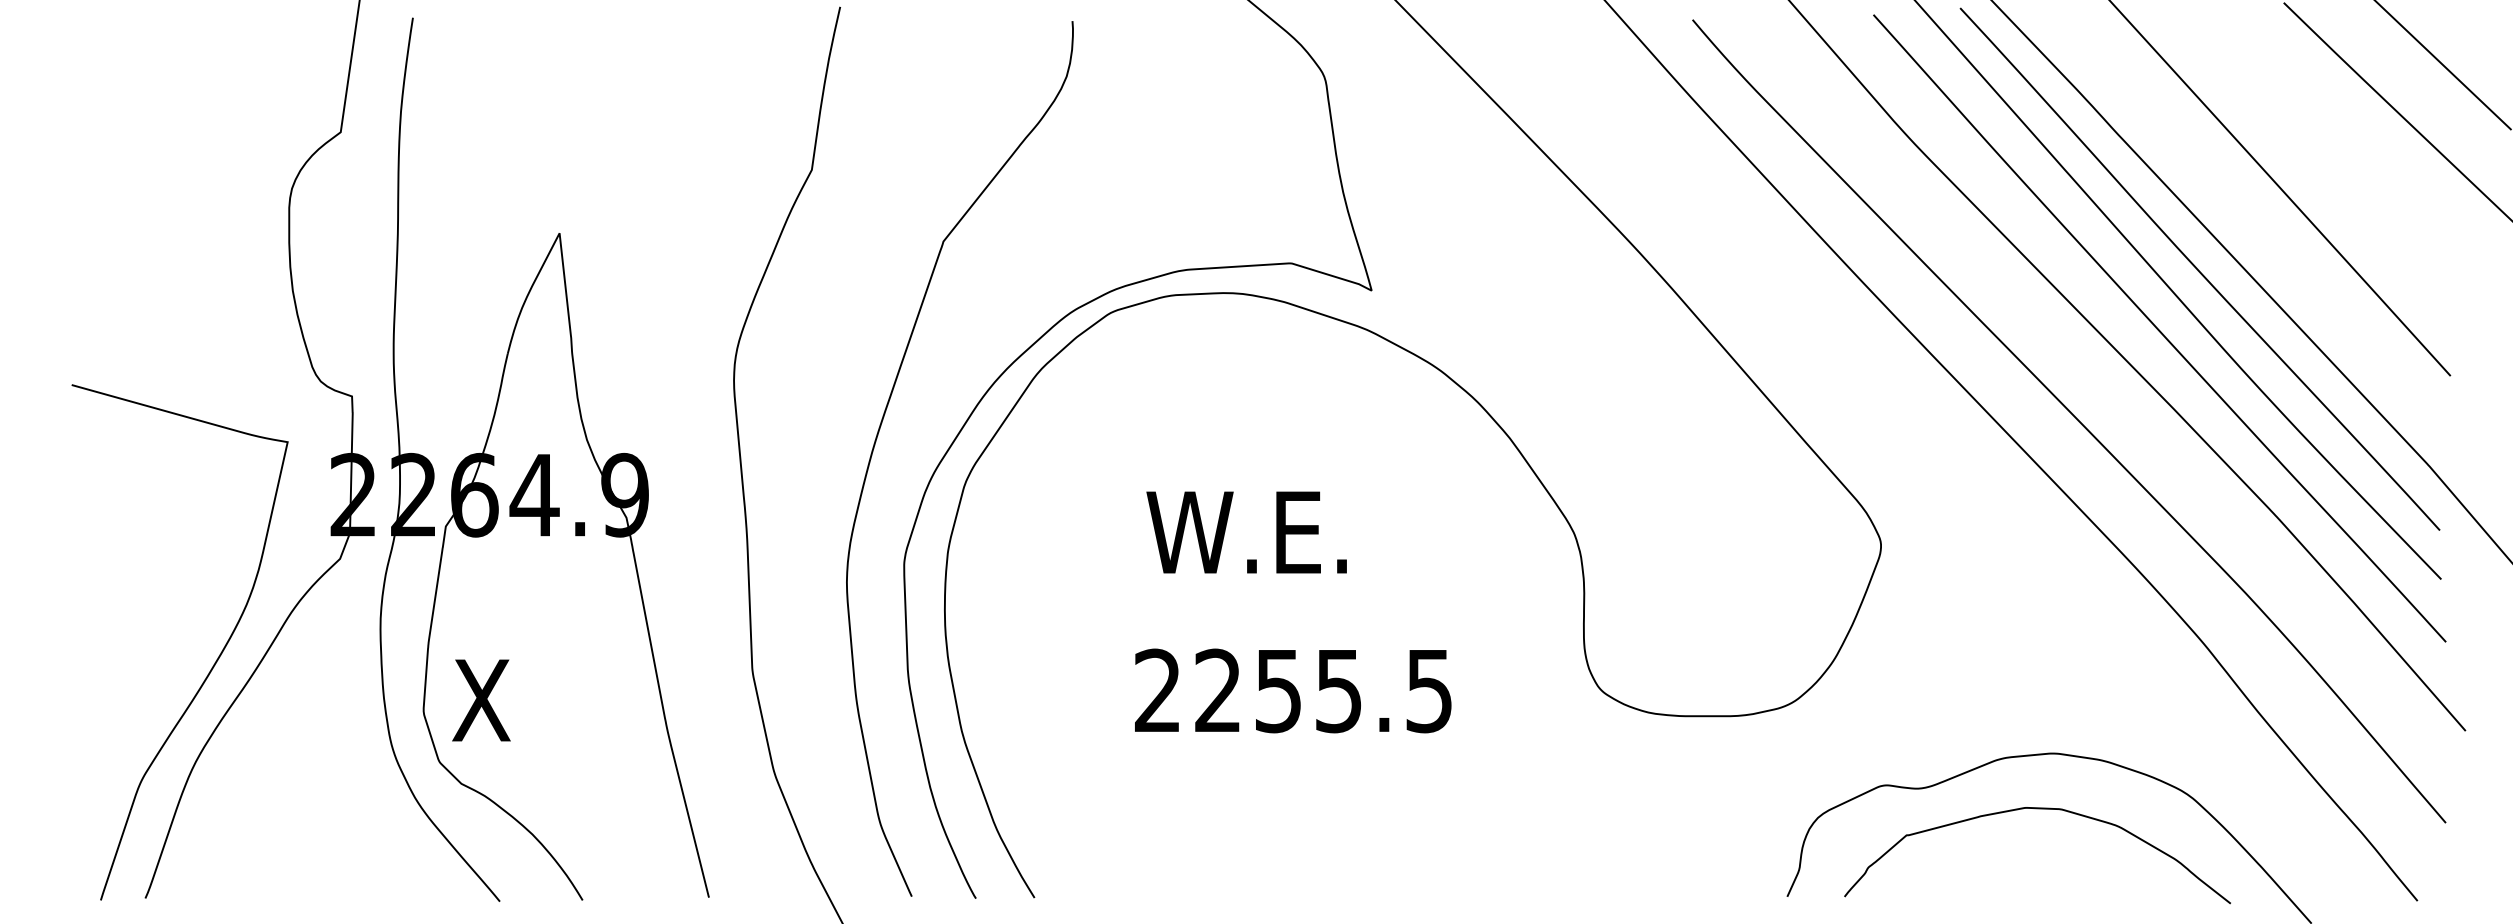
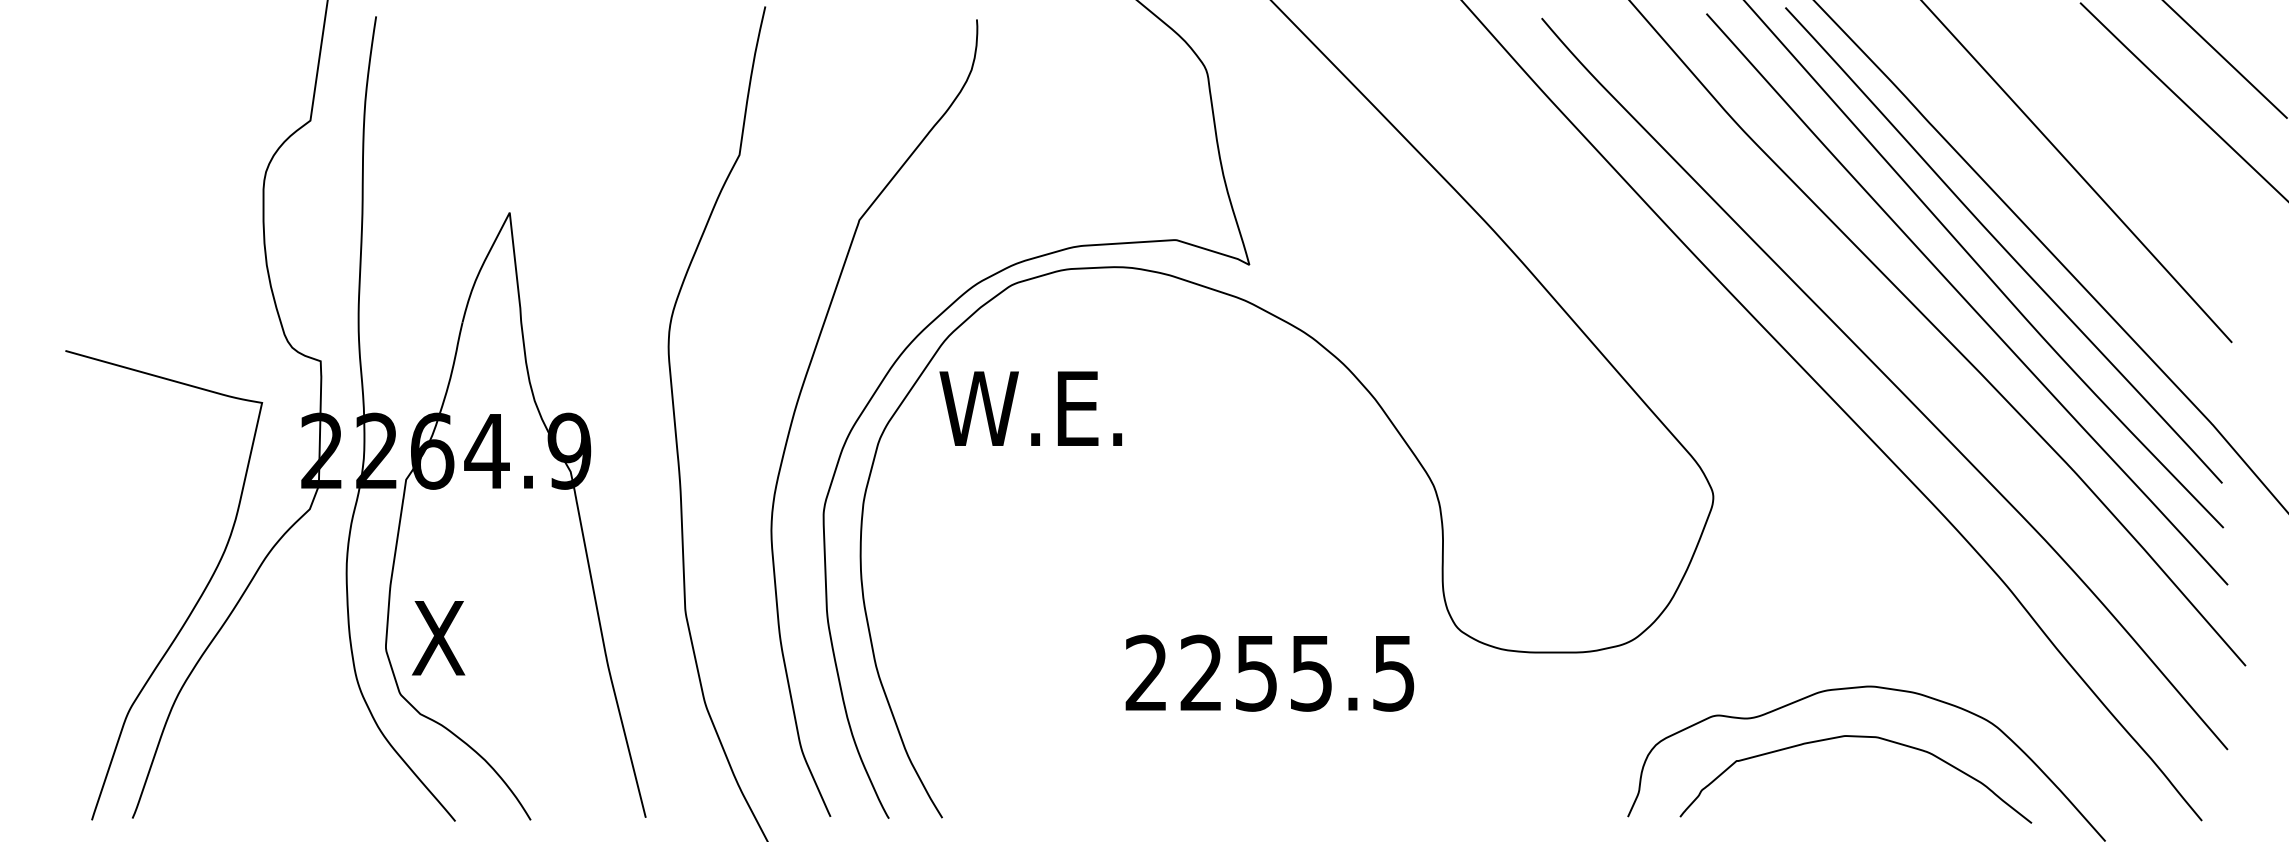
text: (1246, 532) -> (1030, 408), moved
text: (1293, 690) -> (1270, 672), moved

